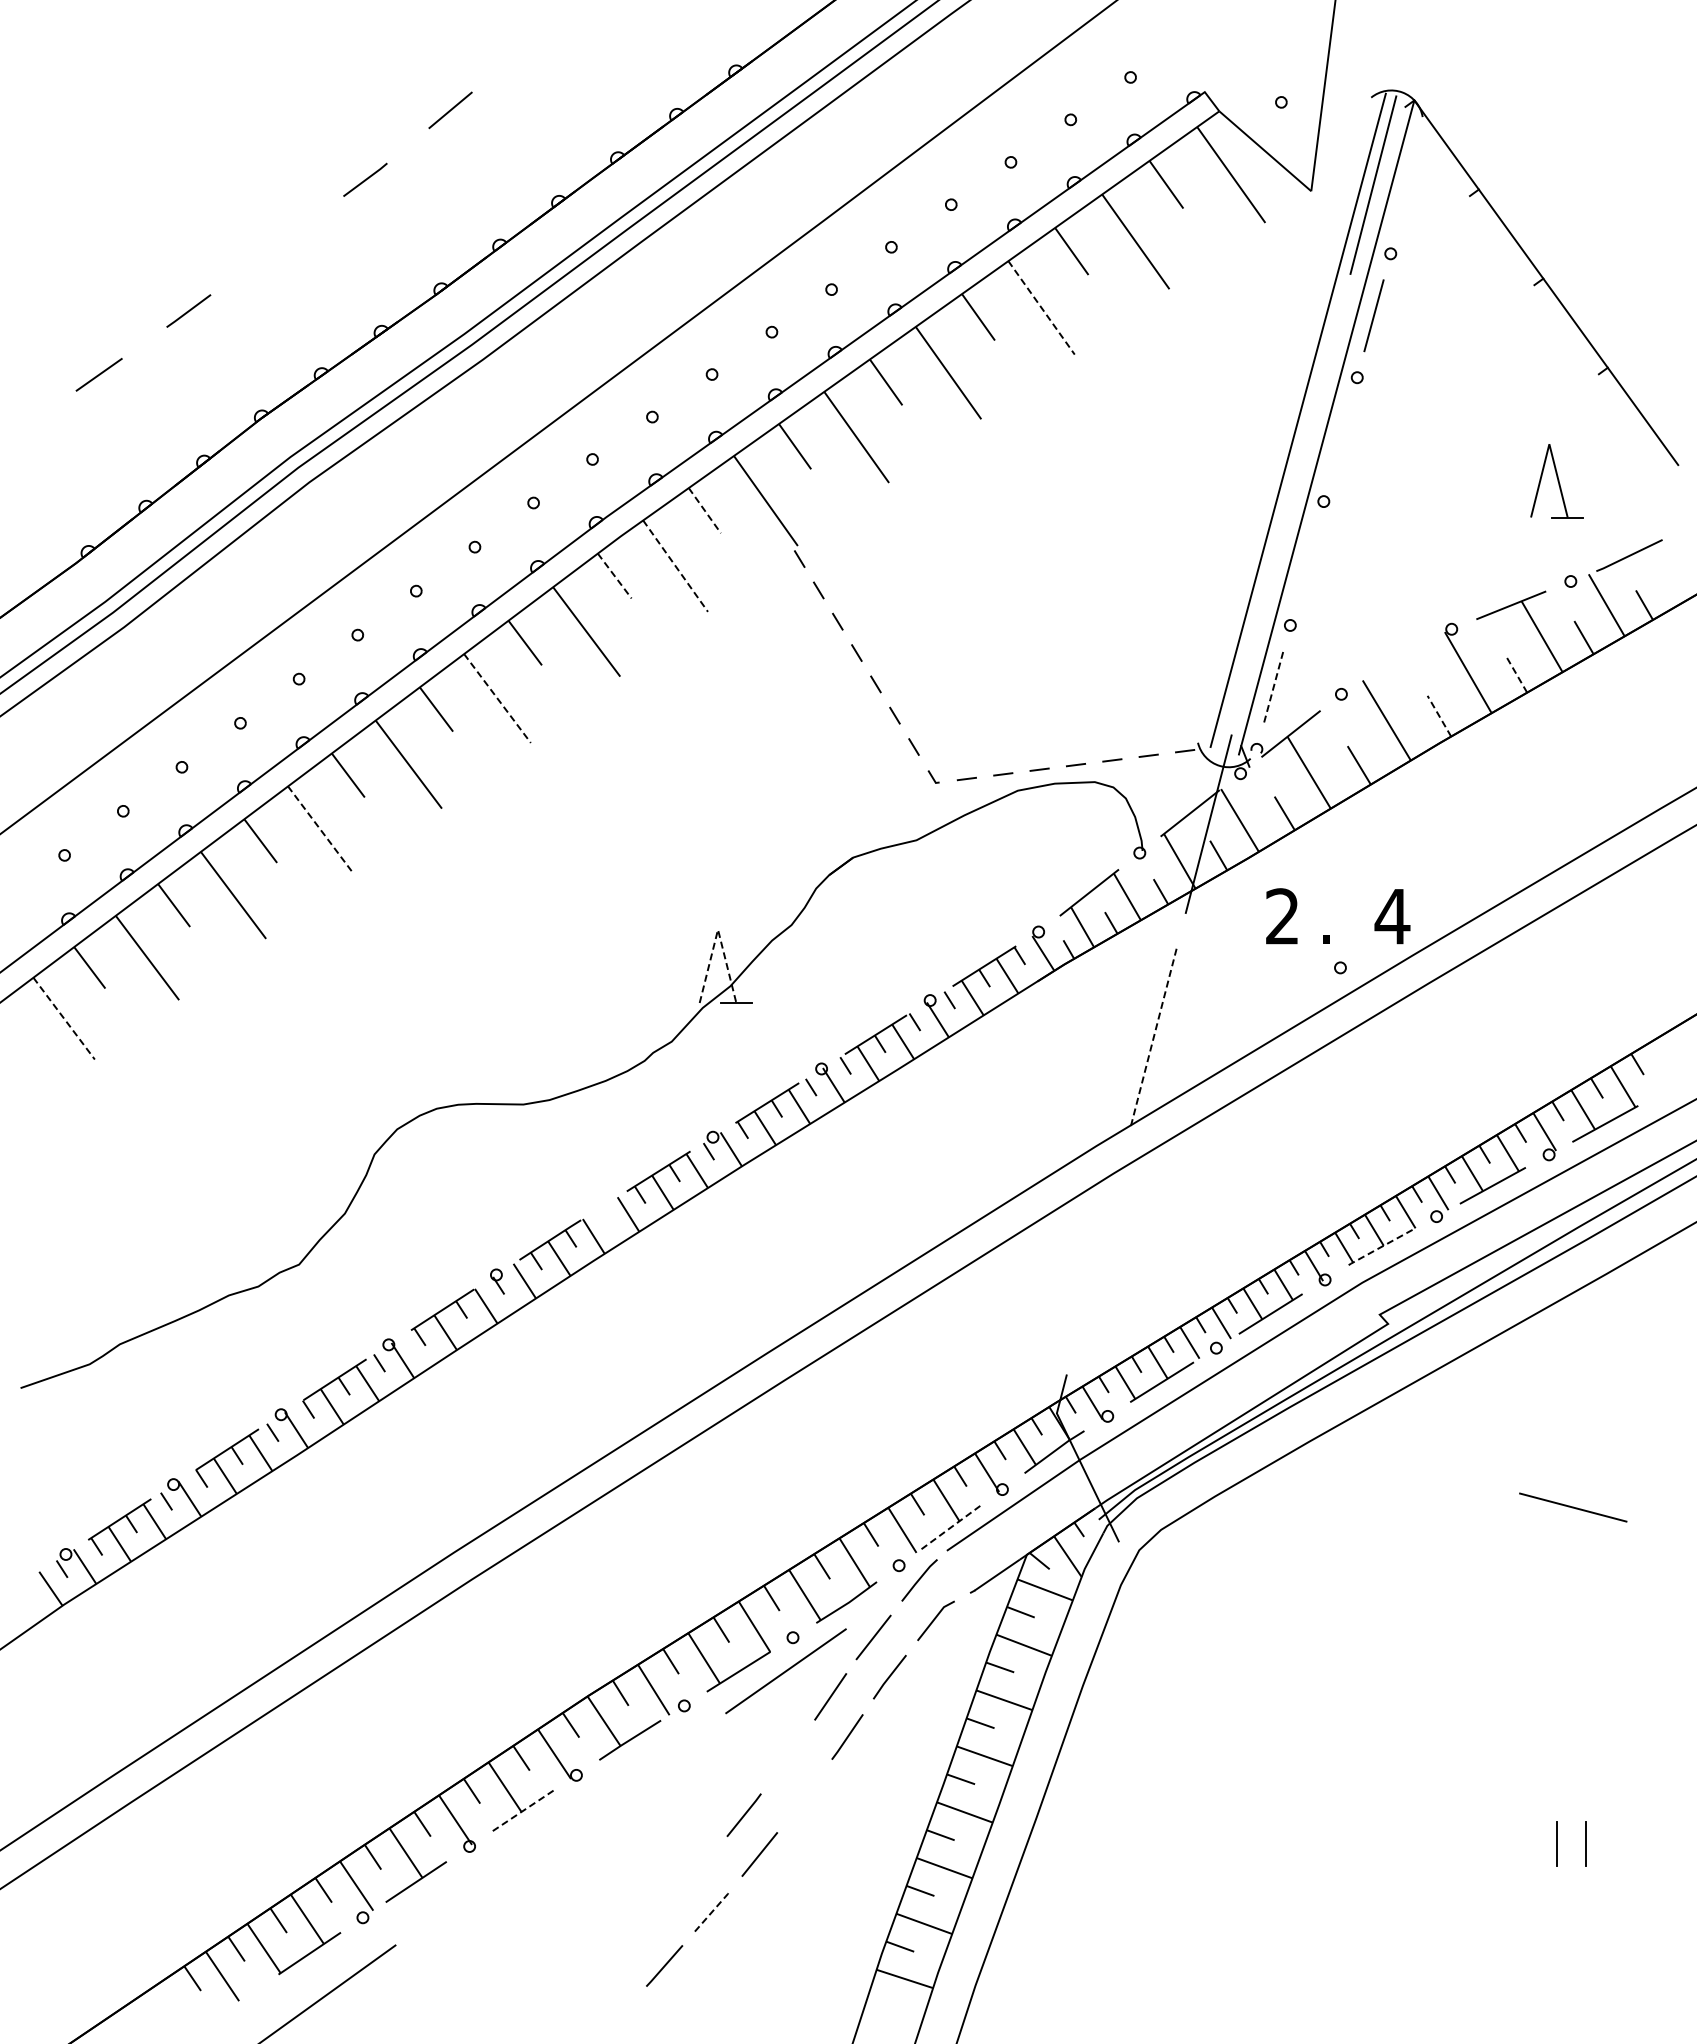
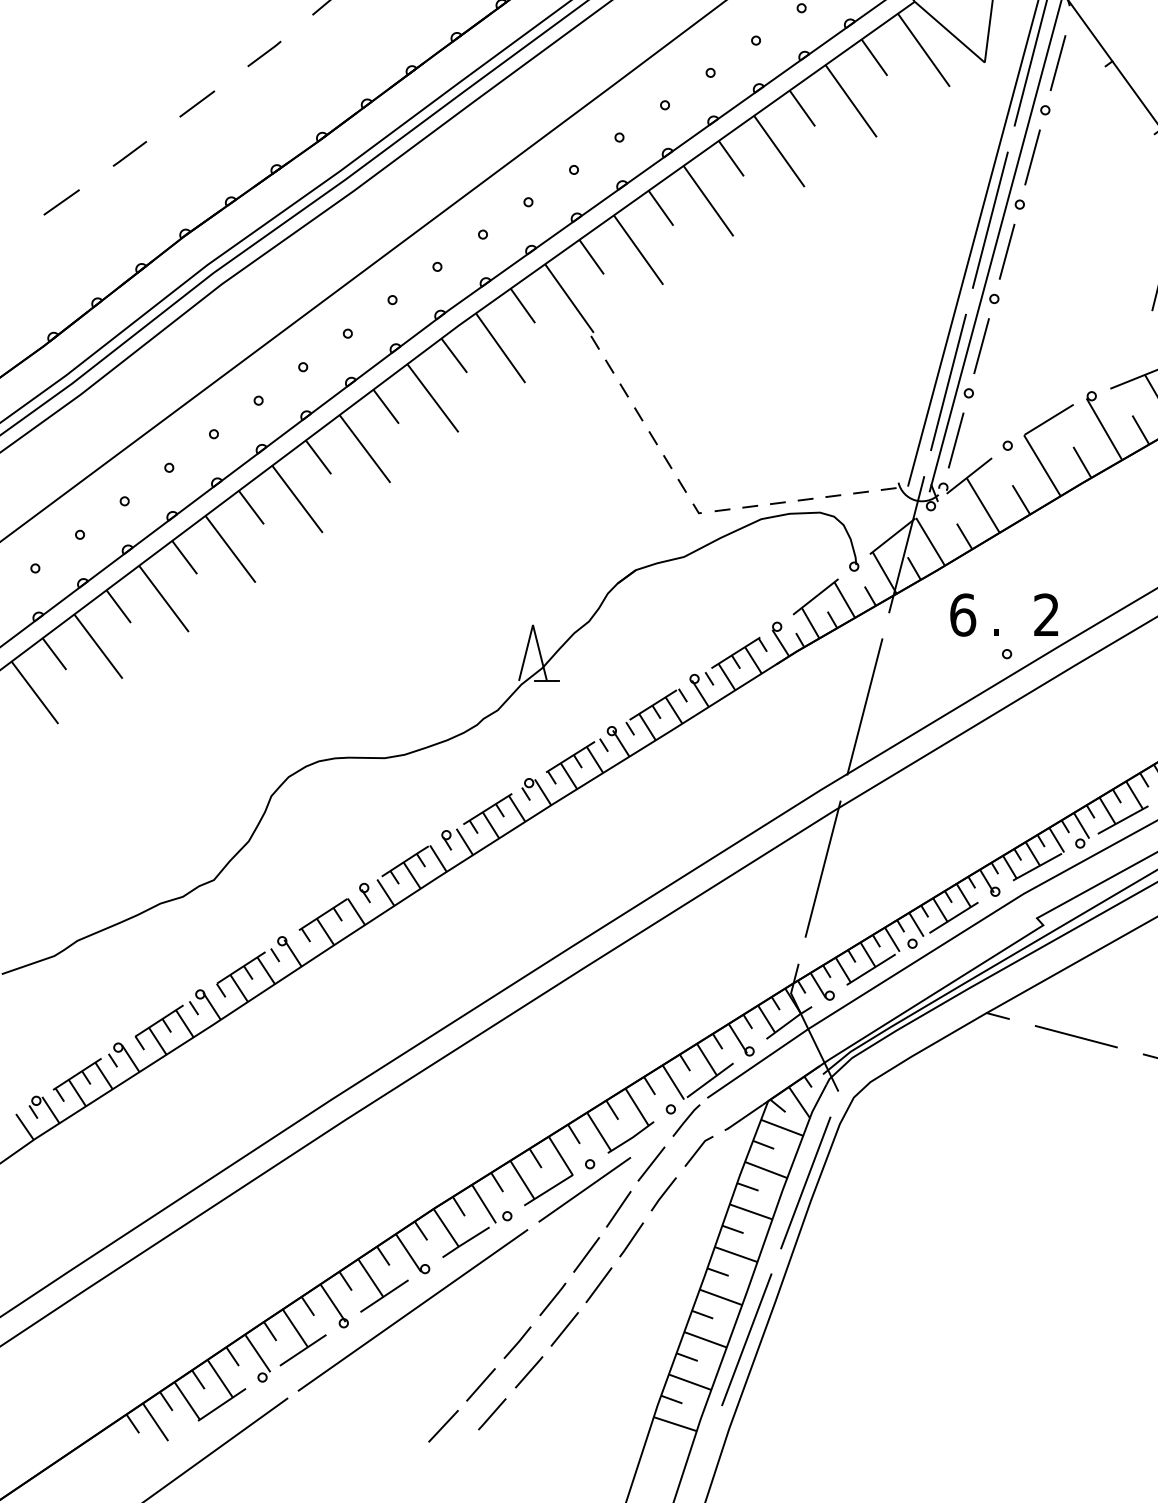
line: (1407, 191) -> (1058, 62), added
line: (277, 245) -> (197, 103), added
line: (1041, 308) -> (779, 151), dashed -> solid
line: (1318, 397) -> (990, 219), added
line: (1340, 439) -> (1007, 251), added
line: (704, 510) -> (522, 305), dashed -> solid
line: (1306, 563) -> (981, 346), added
line: (675, 566) -> (500, 348), dashed -> solid
line: (615, 576) -> (454, 356), dashed -> solid
line: (1263, 610) -> (948, 381), added
line: (1395, 659) -> (1048, 419), added
line: (1516, 673) -> (1141, 429), dashed -> solid
line: (1273, 687) -> (956, 440), dashed -> solid
line: (497, 698) -> (365, 448), dashed -> solid
line: (1439, 716) -> (1082, 462), dashed -> solid
line: (320, 830) -> (230, 549), dashed -> solid
text: (1282, 916) -> (962, 614), 2 -> 6
text: (1392, 916) -> (1046, 614), 4 -> 2
line: (718, 929) -> (533, 624), dashed -> solid
line: (64, 1019) -> (35, 693), dashed -> solid
line: (1153, 1037) -> (864, 707), dashed -> solid
part: (604, 1212) -> (446, 840), added
line: (1379, 1247) -> (1036, 867), dashed -> solid
line: (1098, 1249) -> (822, 868), added
line: (1327, 1442) -> (997, 1015), added
line: (1431, 1470) -> (1076, 1036), added
line: (950, 1527) -> (710, 1080), dashed -> solid
line: (1075, 1662) -> (805, 1183), added
line: (788, 1756) -> (586, 1254), added
line: (804, 1796) -> (598, 1285), added
line: (523, 1810) -> (384, 1295), dashed -> solid
line: (560, 1829) -> (413, 1310), added
line: (998, 1867) -> (746, 1339), added
line: (697, 1871) -> (517, 1342), added
line: (713, 1910) -> (529, 1372), dashed -> solid
line: (649, 1927) -> (480, 1384), added
line: (600, 1981) -> (443, 1426), added

